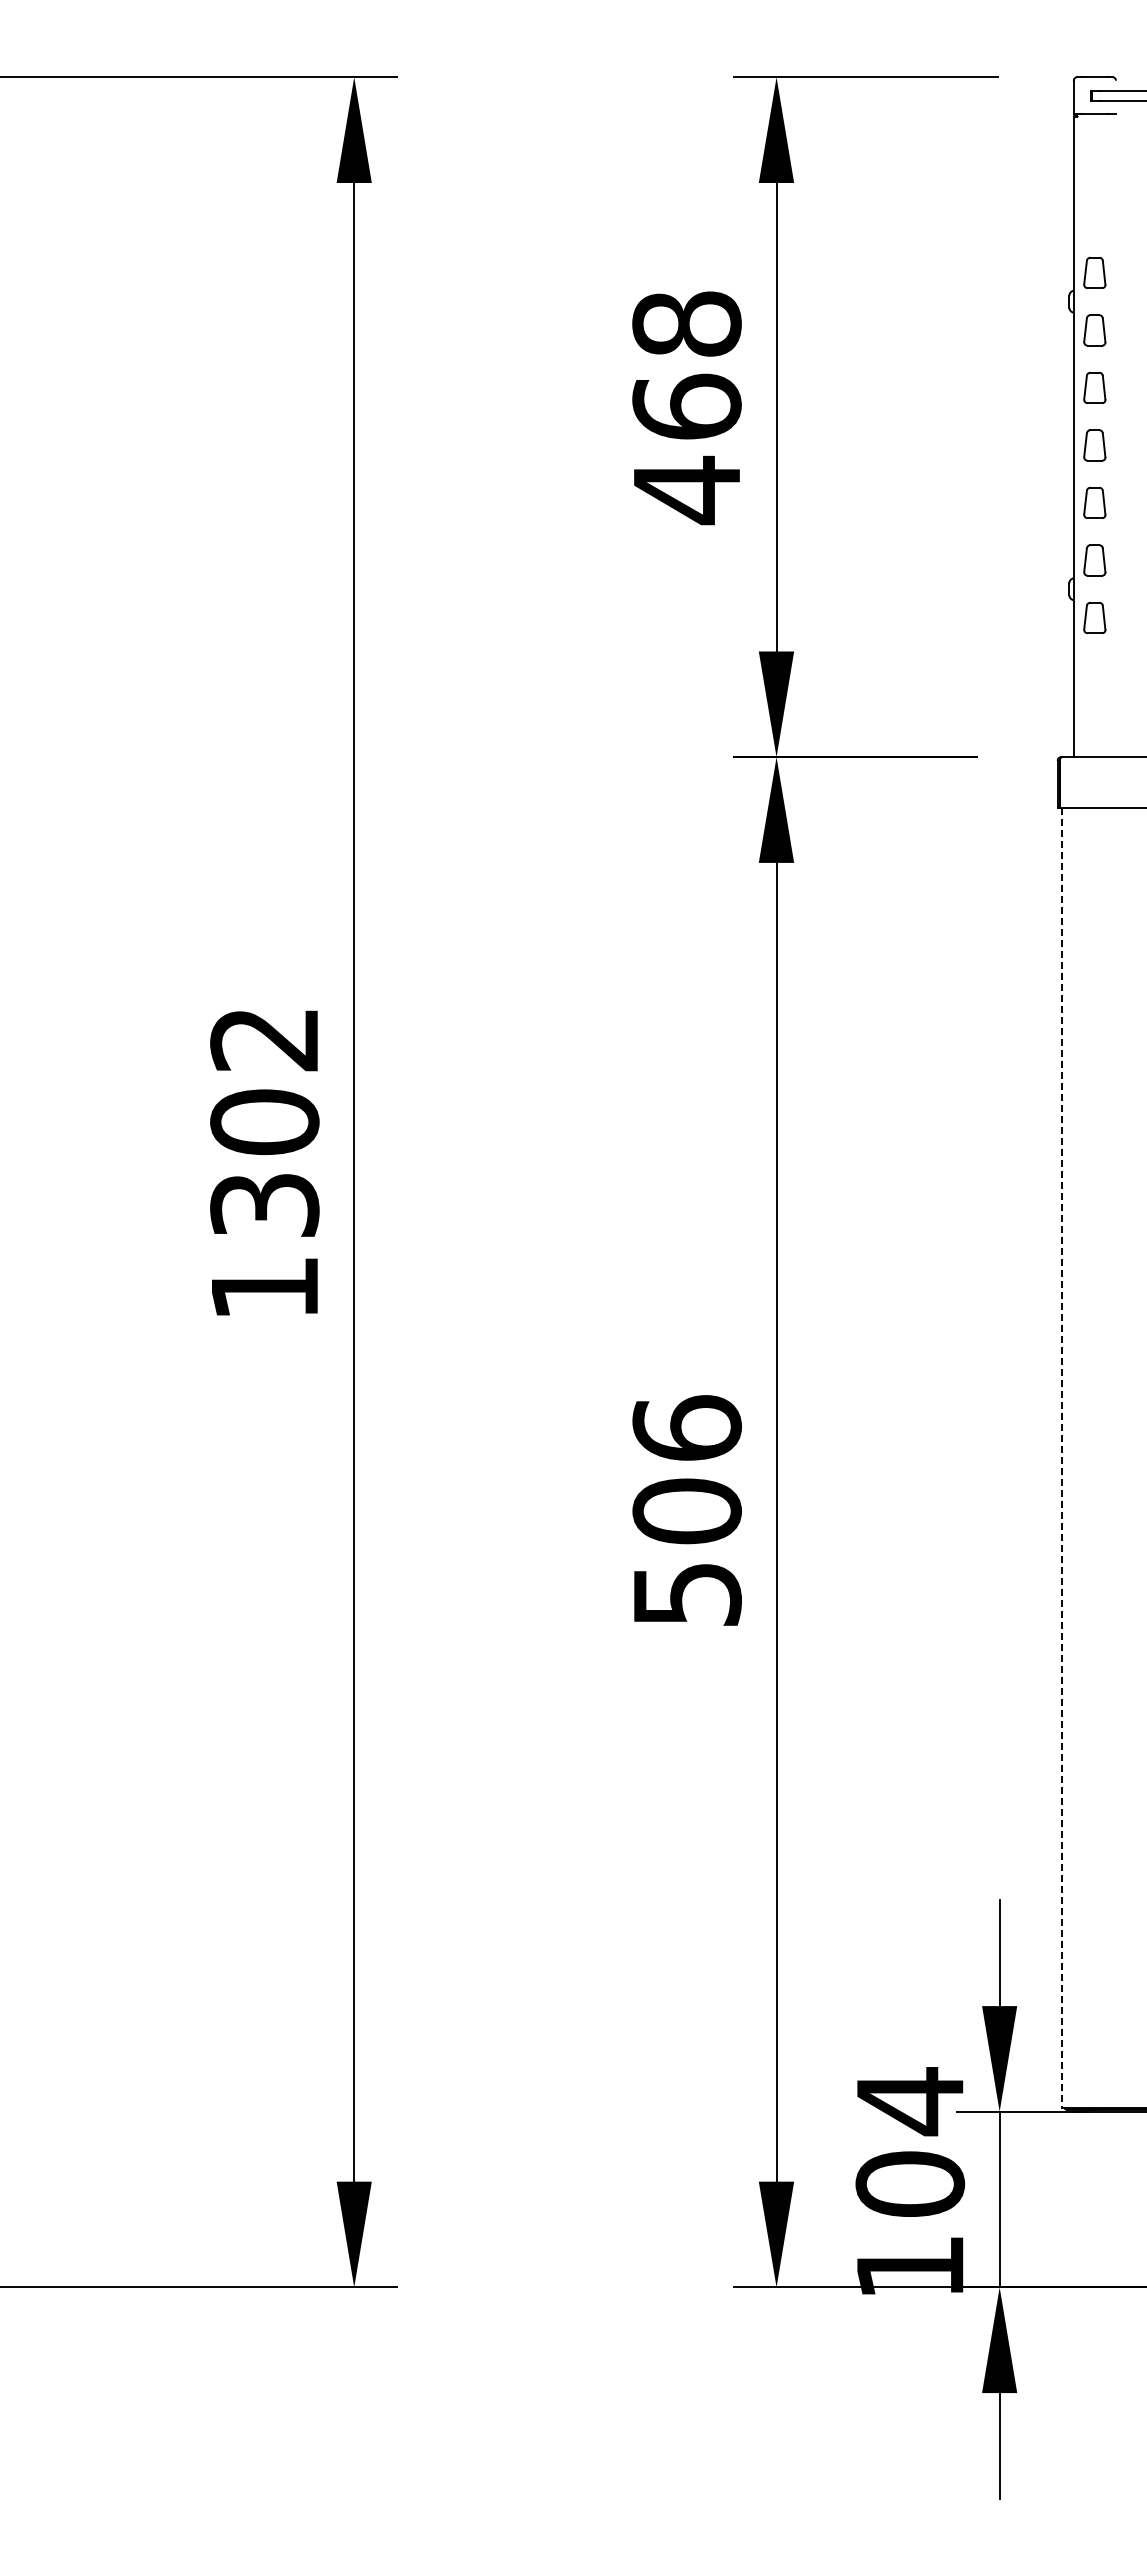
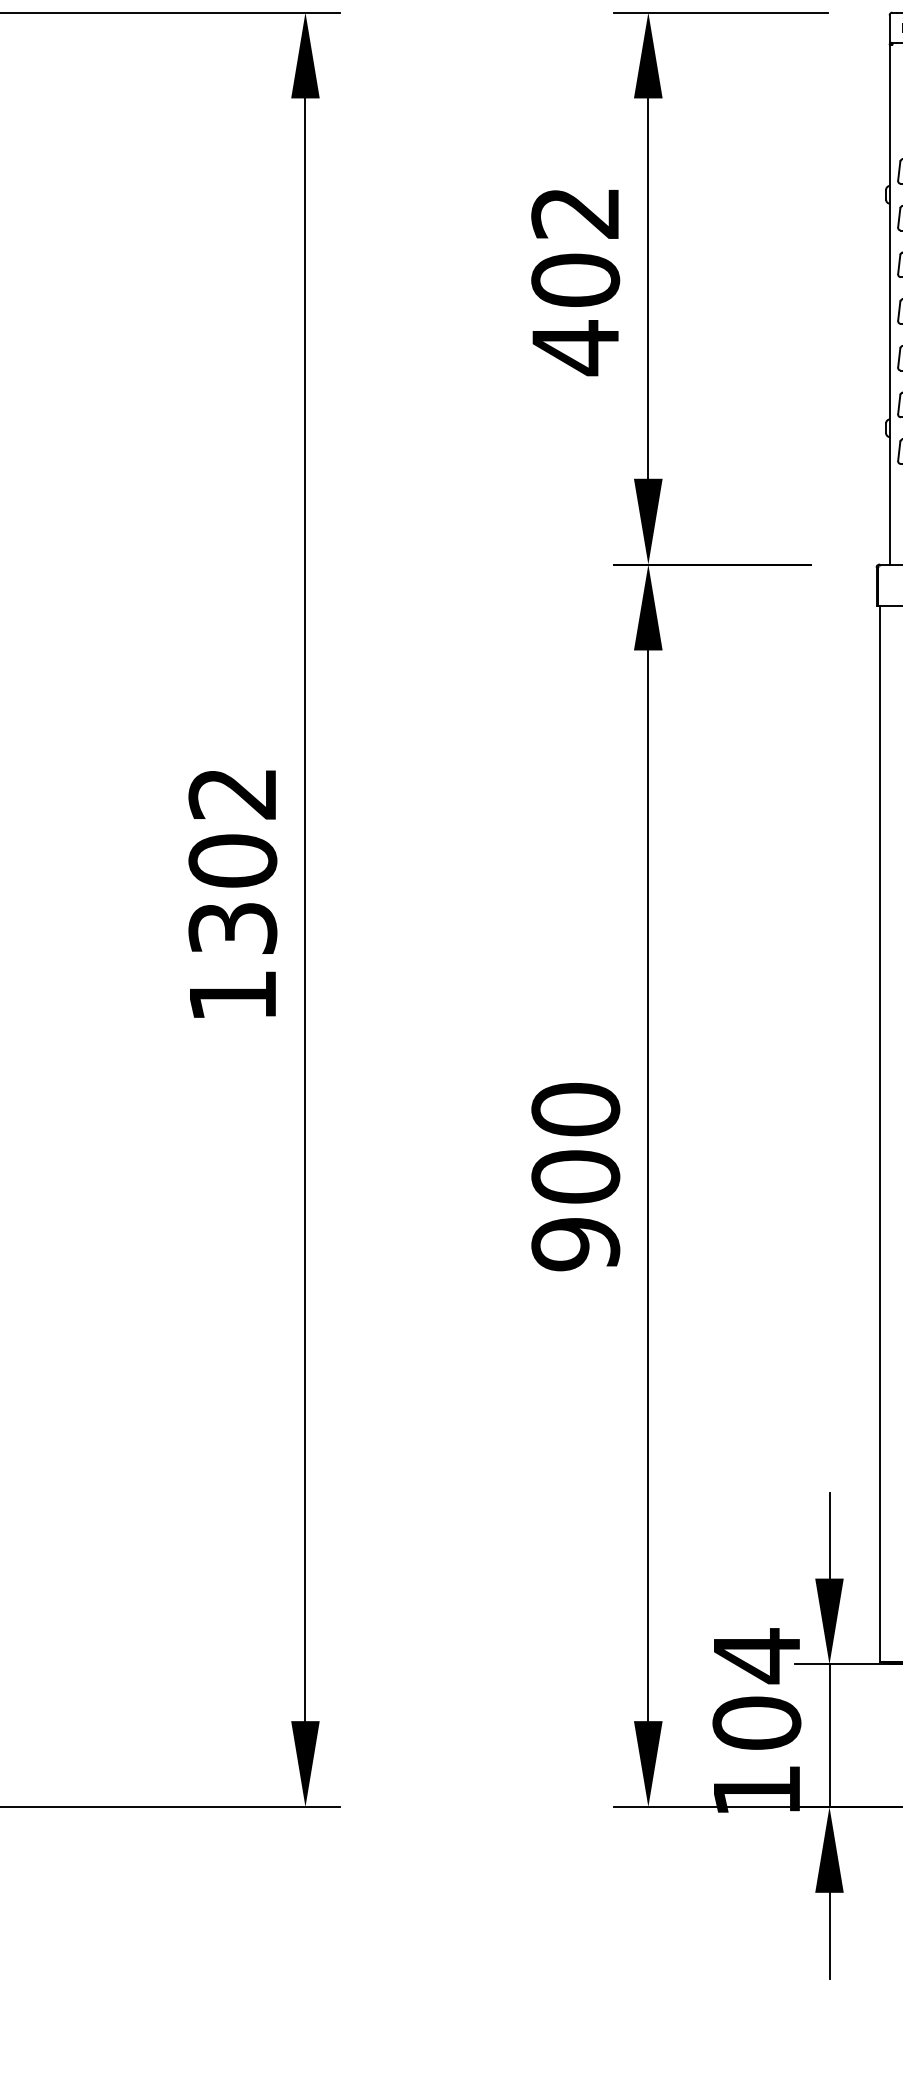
text: (686, 365) -> (575, 246), 468 -> 402
line: (1061, 1458) -> (879, 1134), dashed -> solid
text: (686, 1511) -> (575, 1177), 506 -> 900

